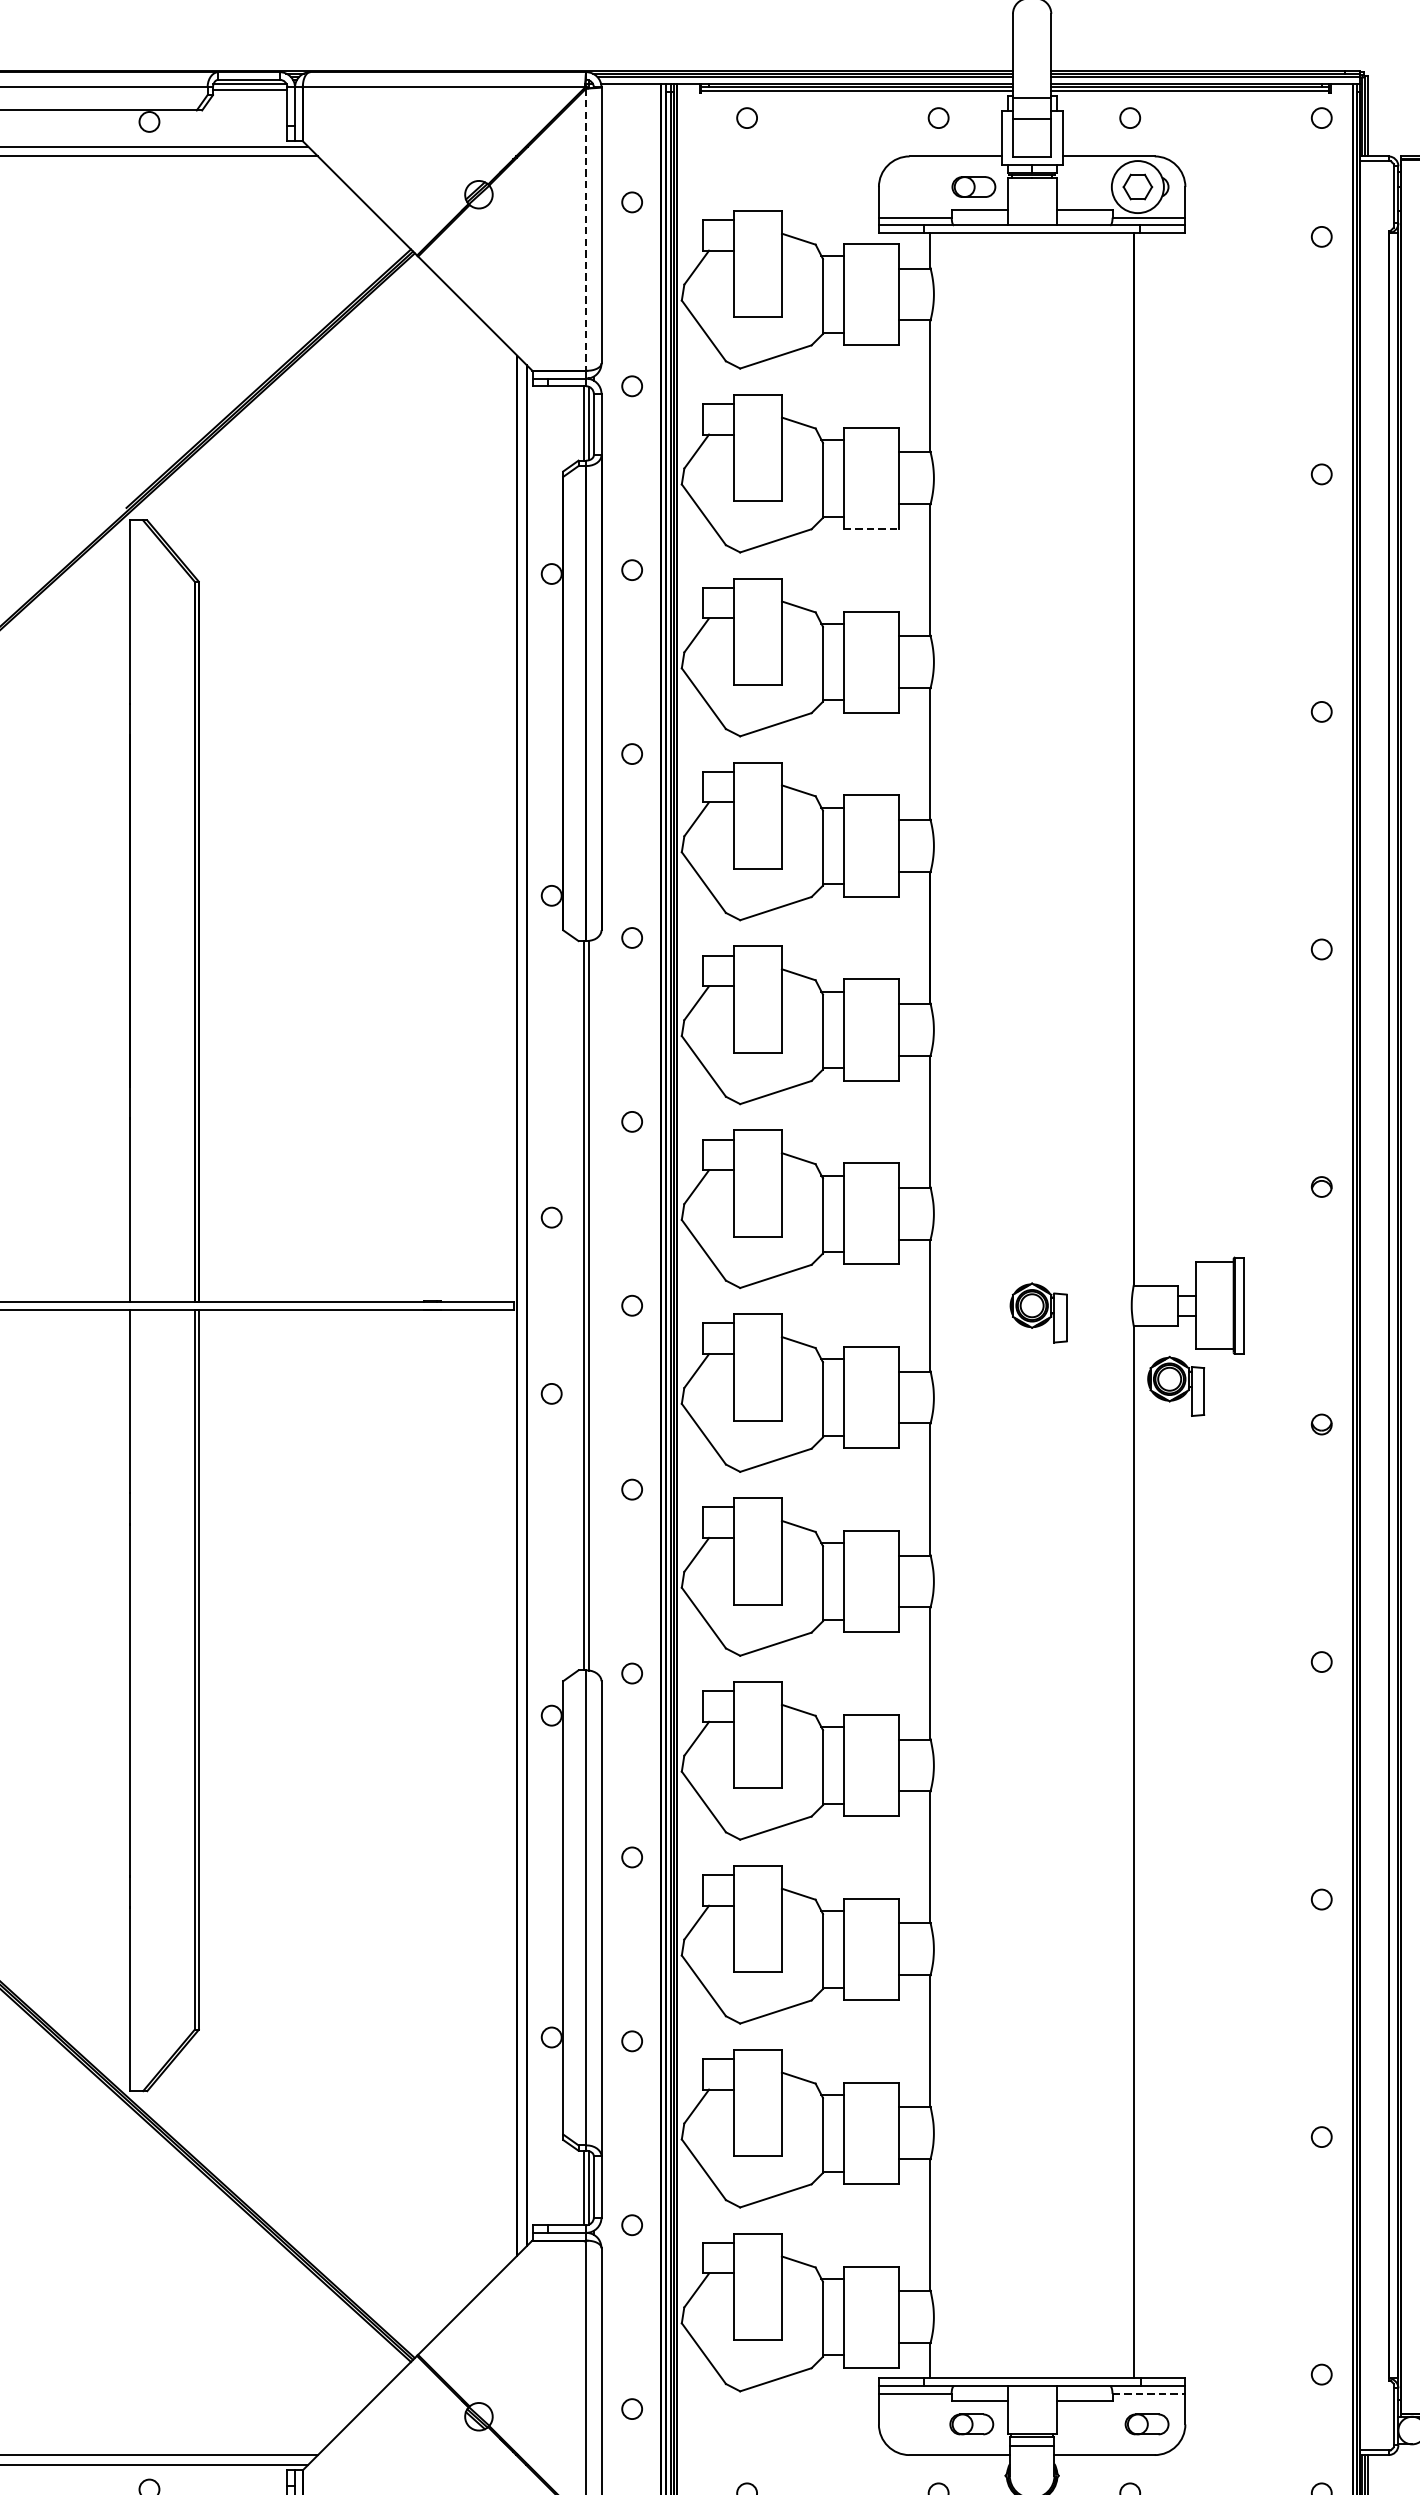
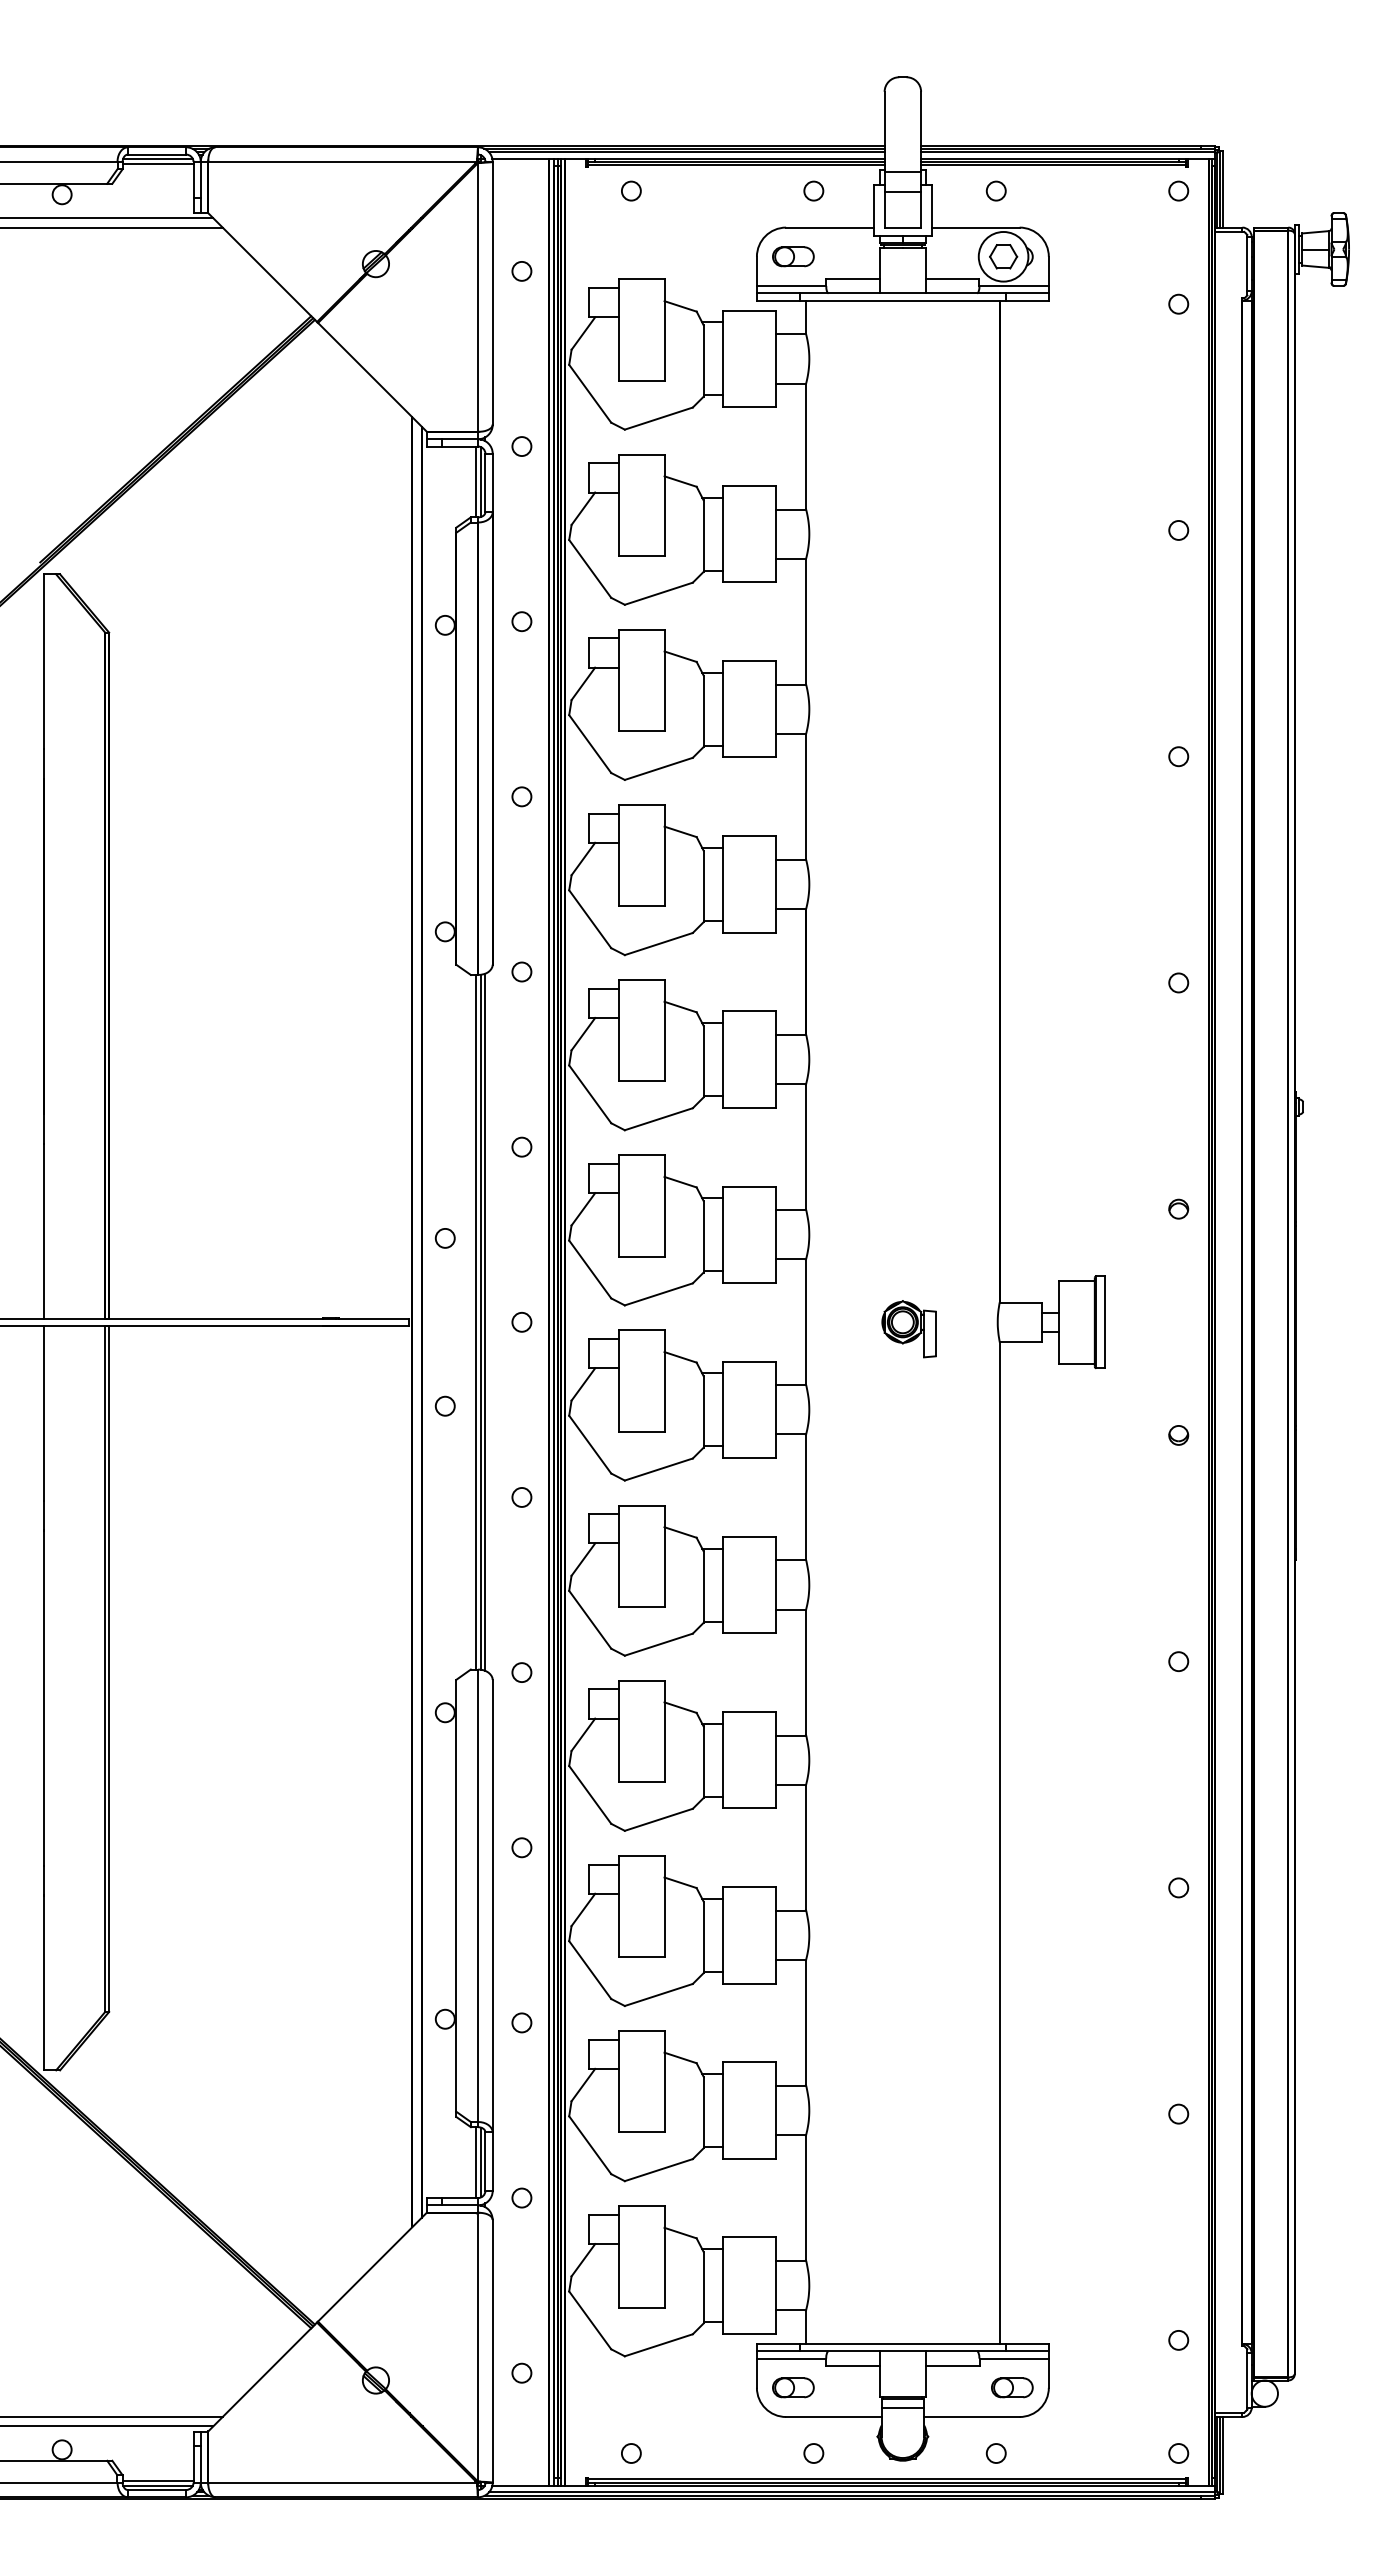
part: (974, 186) -> (793, 256), moved
line: (586, 229) -> (478, 297), dashed -> solid
line: (872, 529) -> (750, 582), dashed -> solid
line: (593, 1305) -> (485, 1322), added
part: (1175, 1386) -> (1039, 1399), removed
line: (1149, 2393) -> (1014, 2358), dashed -> solid
part: (971, 2424) -> (793, 2387), moved

